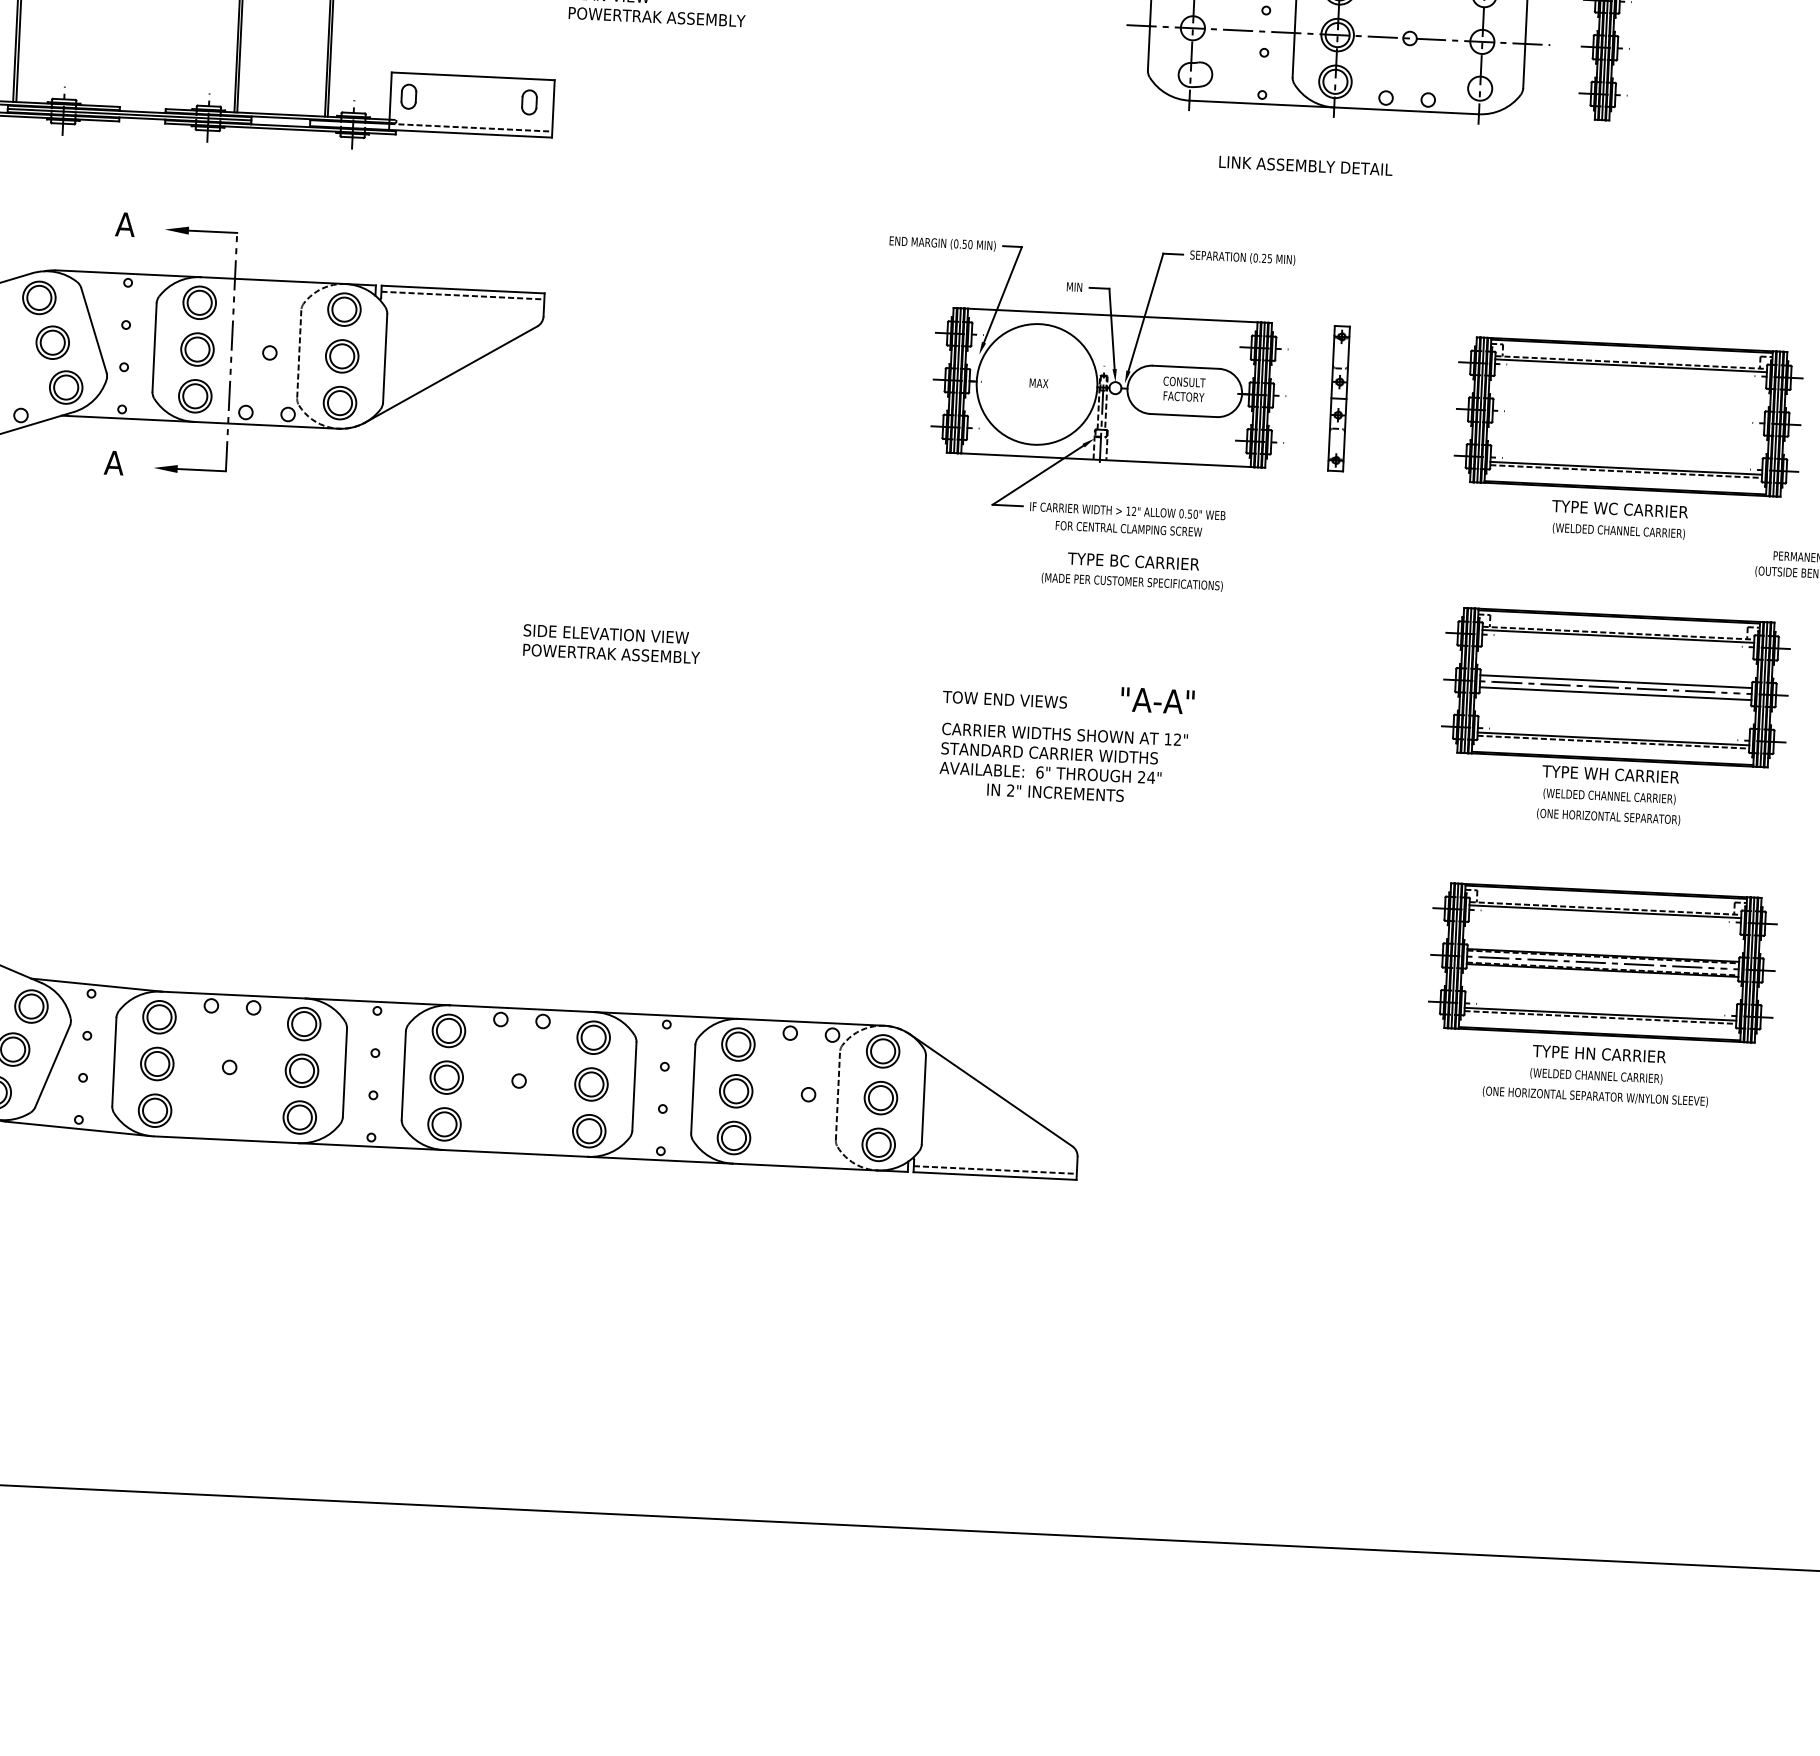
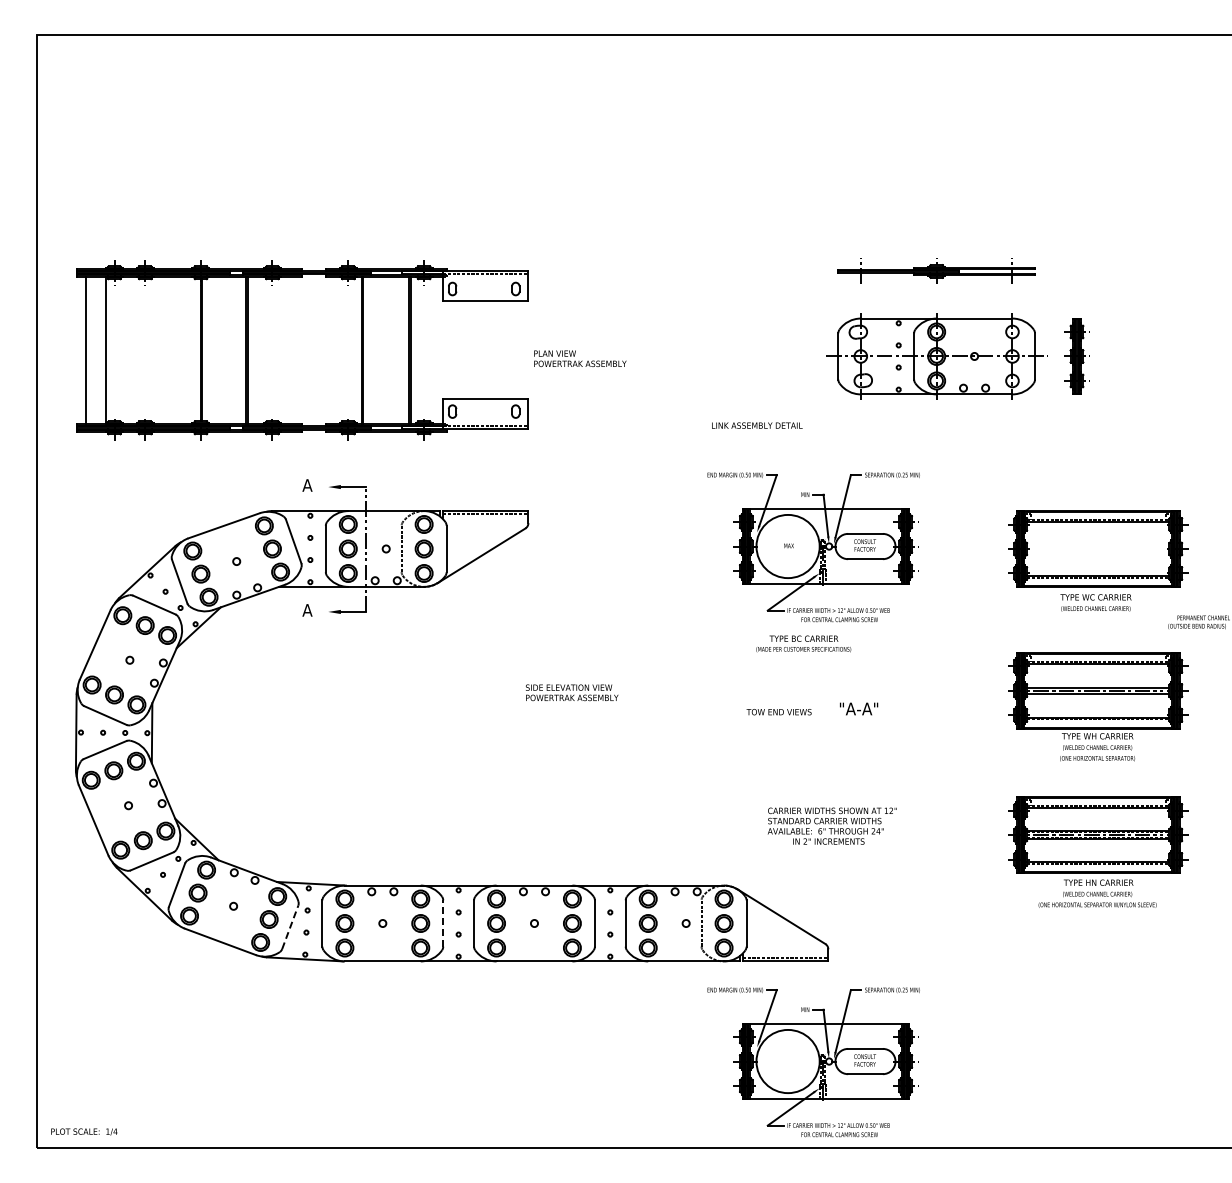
text: (1306, 165) -> (757, 425), moved
part: (1337, 398) -> (945, 546), removed
text: (1132, 570) -> (803, 643), moved
text: (1062, 762) -> (831, 825), moved
line: (53, 1064) -> (290, 926), solid -> dashed
line: (345, 1072) -> (443, 923), solid -> dashed
part: (1039, 1371) -> (813, 1062), added

